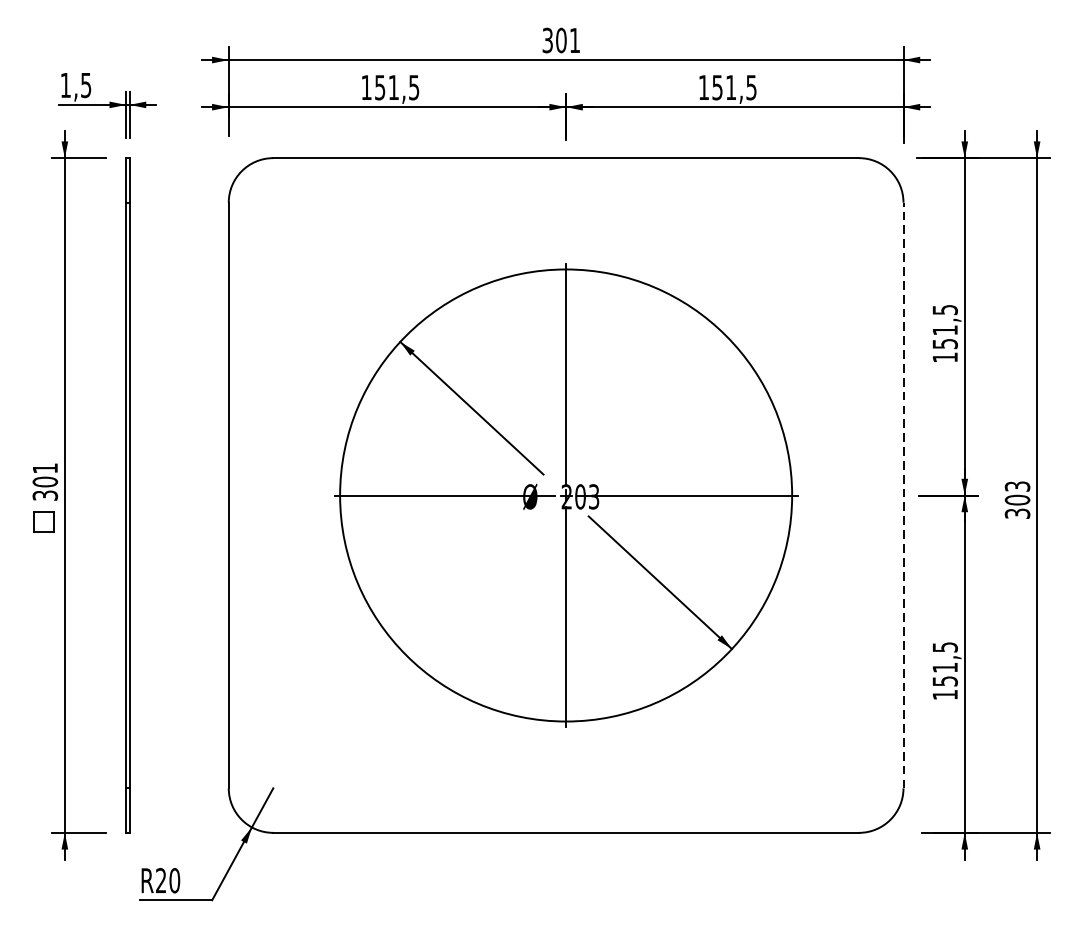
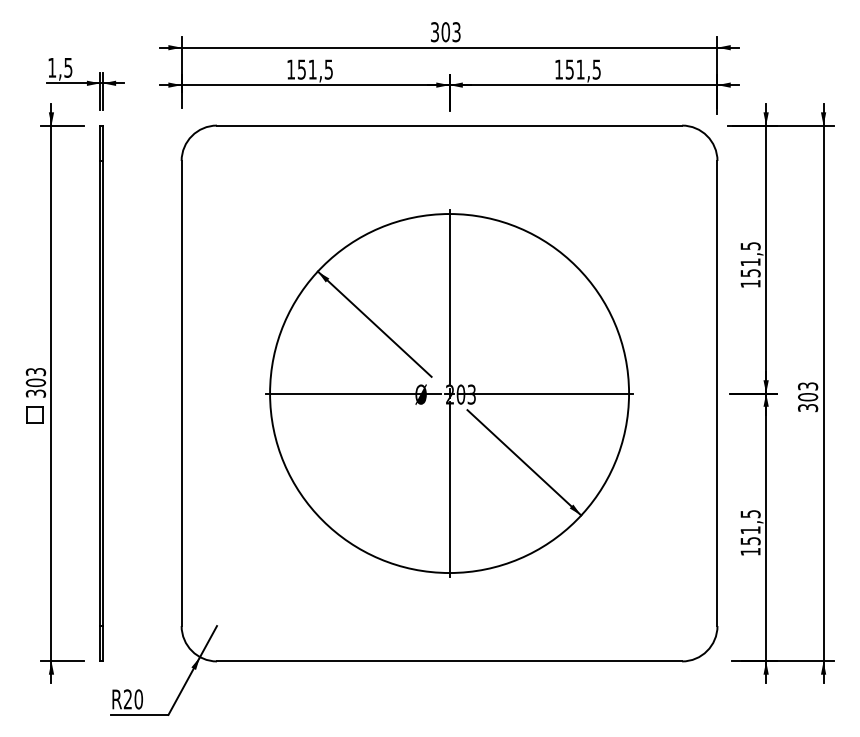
text: (574, 40) -> (456, 32), 301 -> 303
text: (44, 469) -> (35, 372), 301 -> 303
line: (903, 495) -> (717, 393), dashed -> solid

